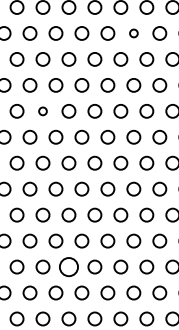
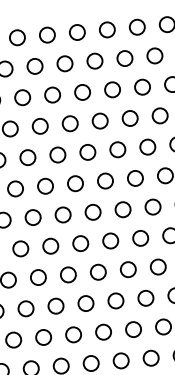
circle: (133, 33) -> (154, 56), size x1.67
circle: (42, 111) -> (57, 155), size x1.67
circle: (68, 266) -> (103, 331), size x0.71

